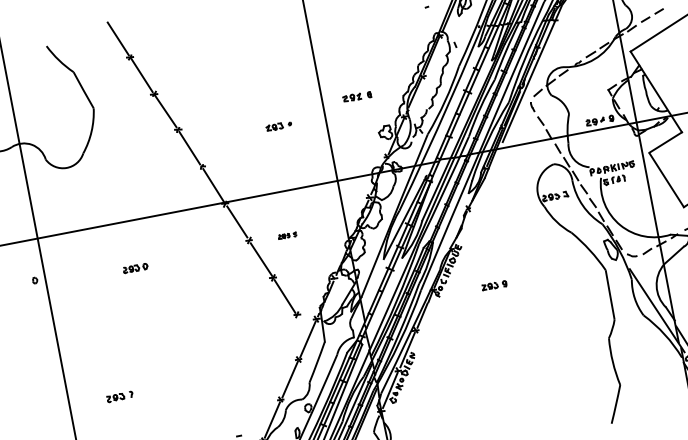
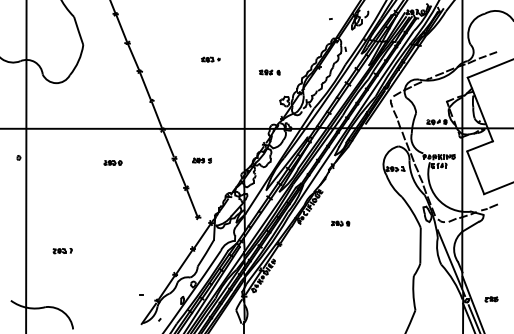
part: (278, 126) -> (210, 59), moved
part: (286, 235) -> (201, 160), size x1.43
part: (134, 267) -> (112, 162), moved

